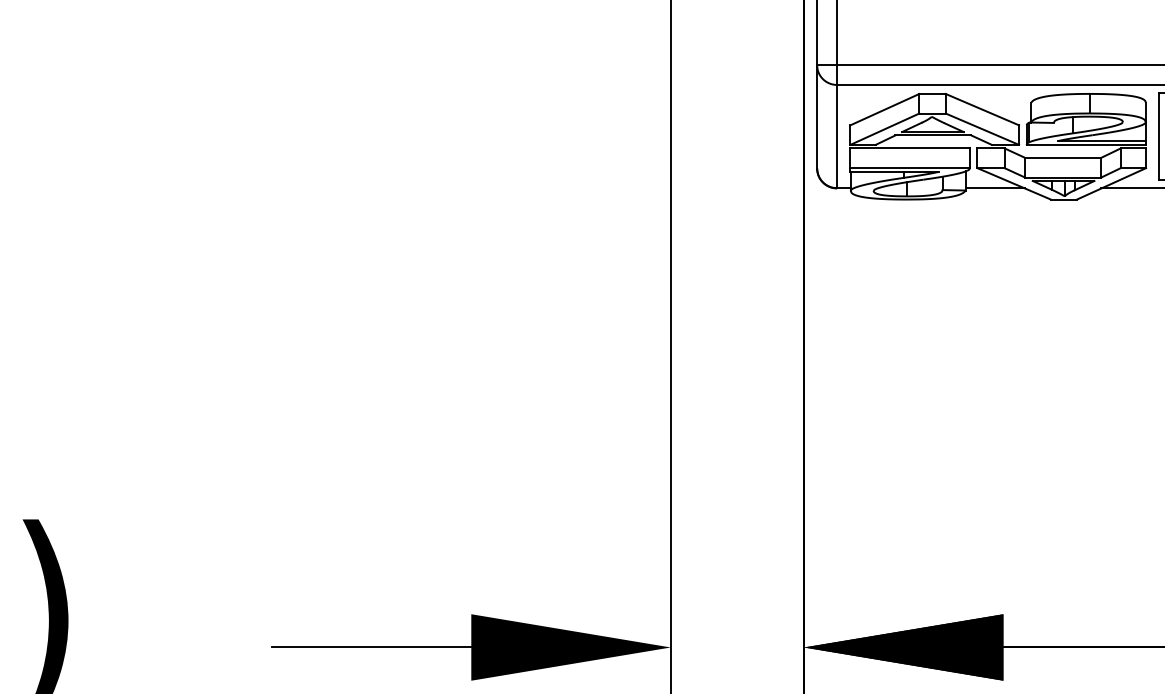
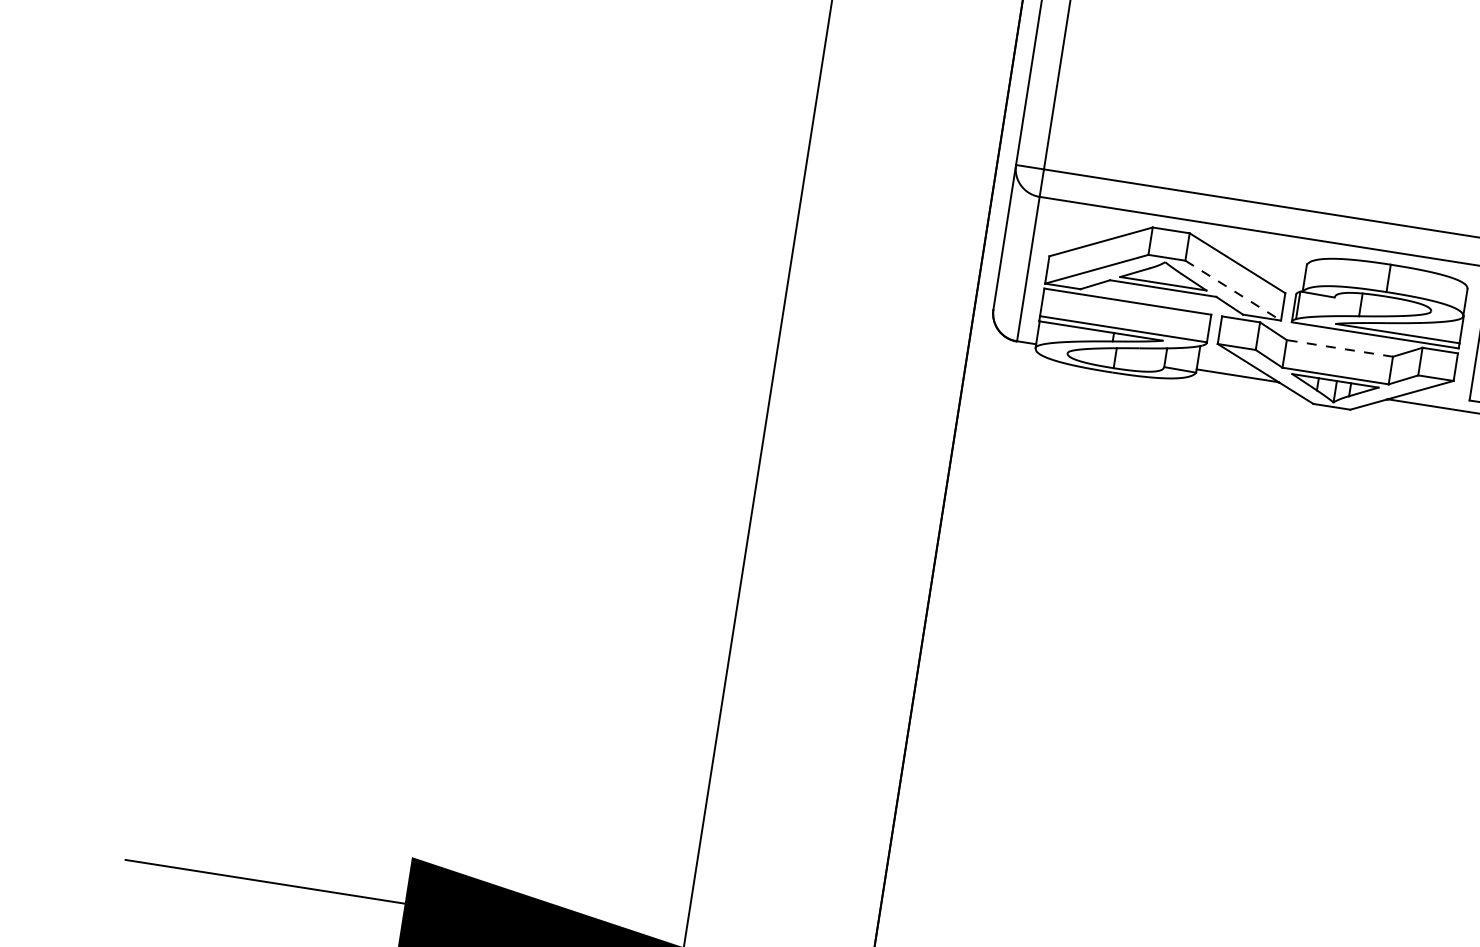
line: (982, 129) -> (1233, 291), solid -> dashed
line: (1063, 157) -> (1340, 347), solid -> dashed

